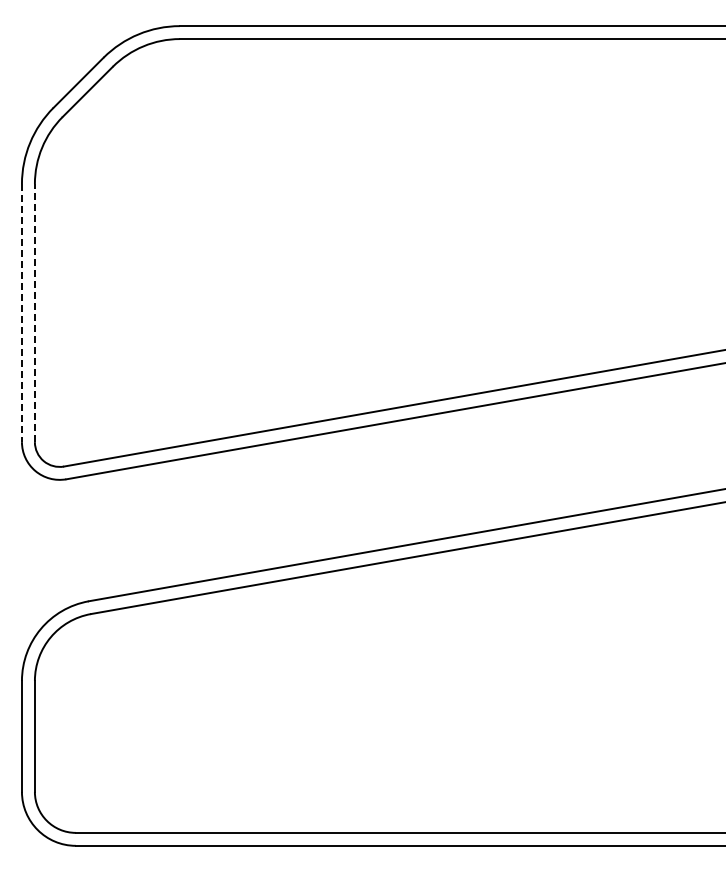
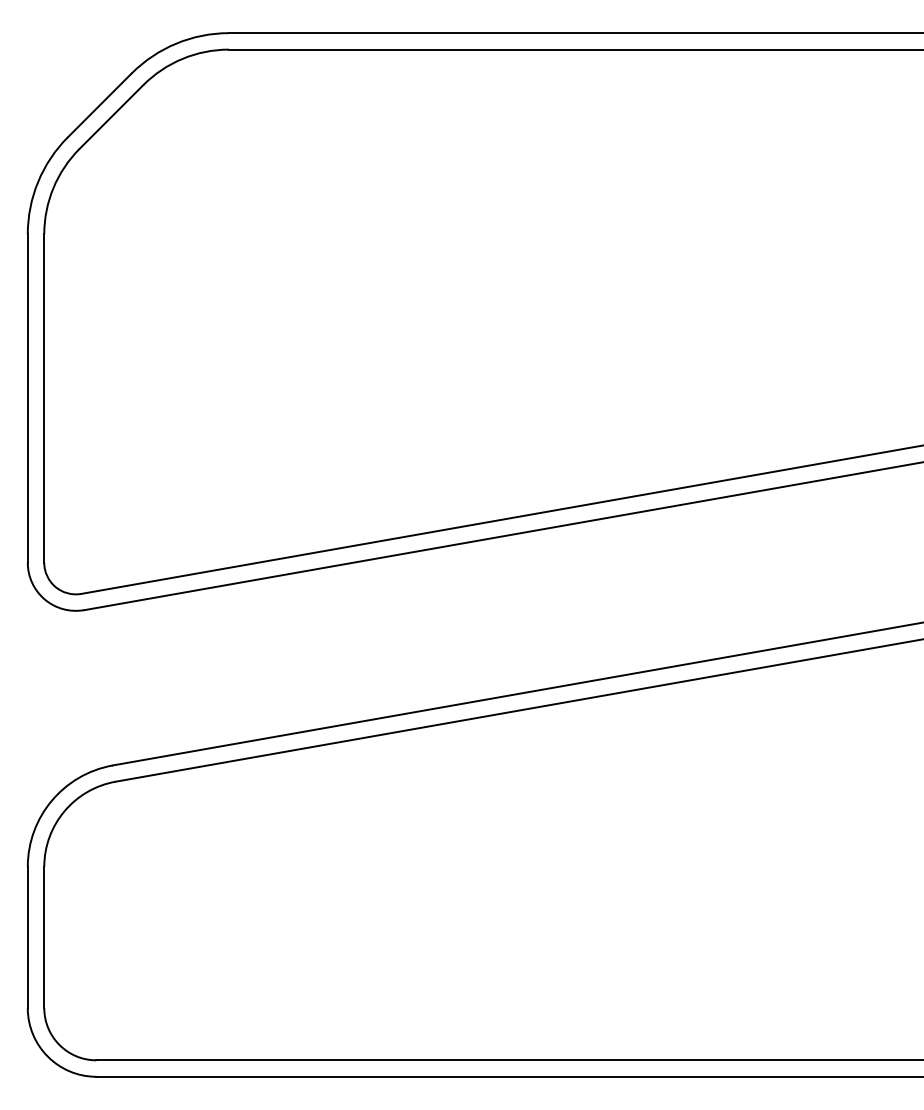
line: (34, 312) -> (43, 397), dashed -> solid
line: (21, 313) -> (27, 399), dashed -> solid

